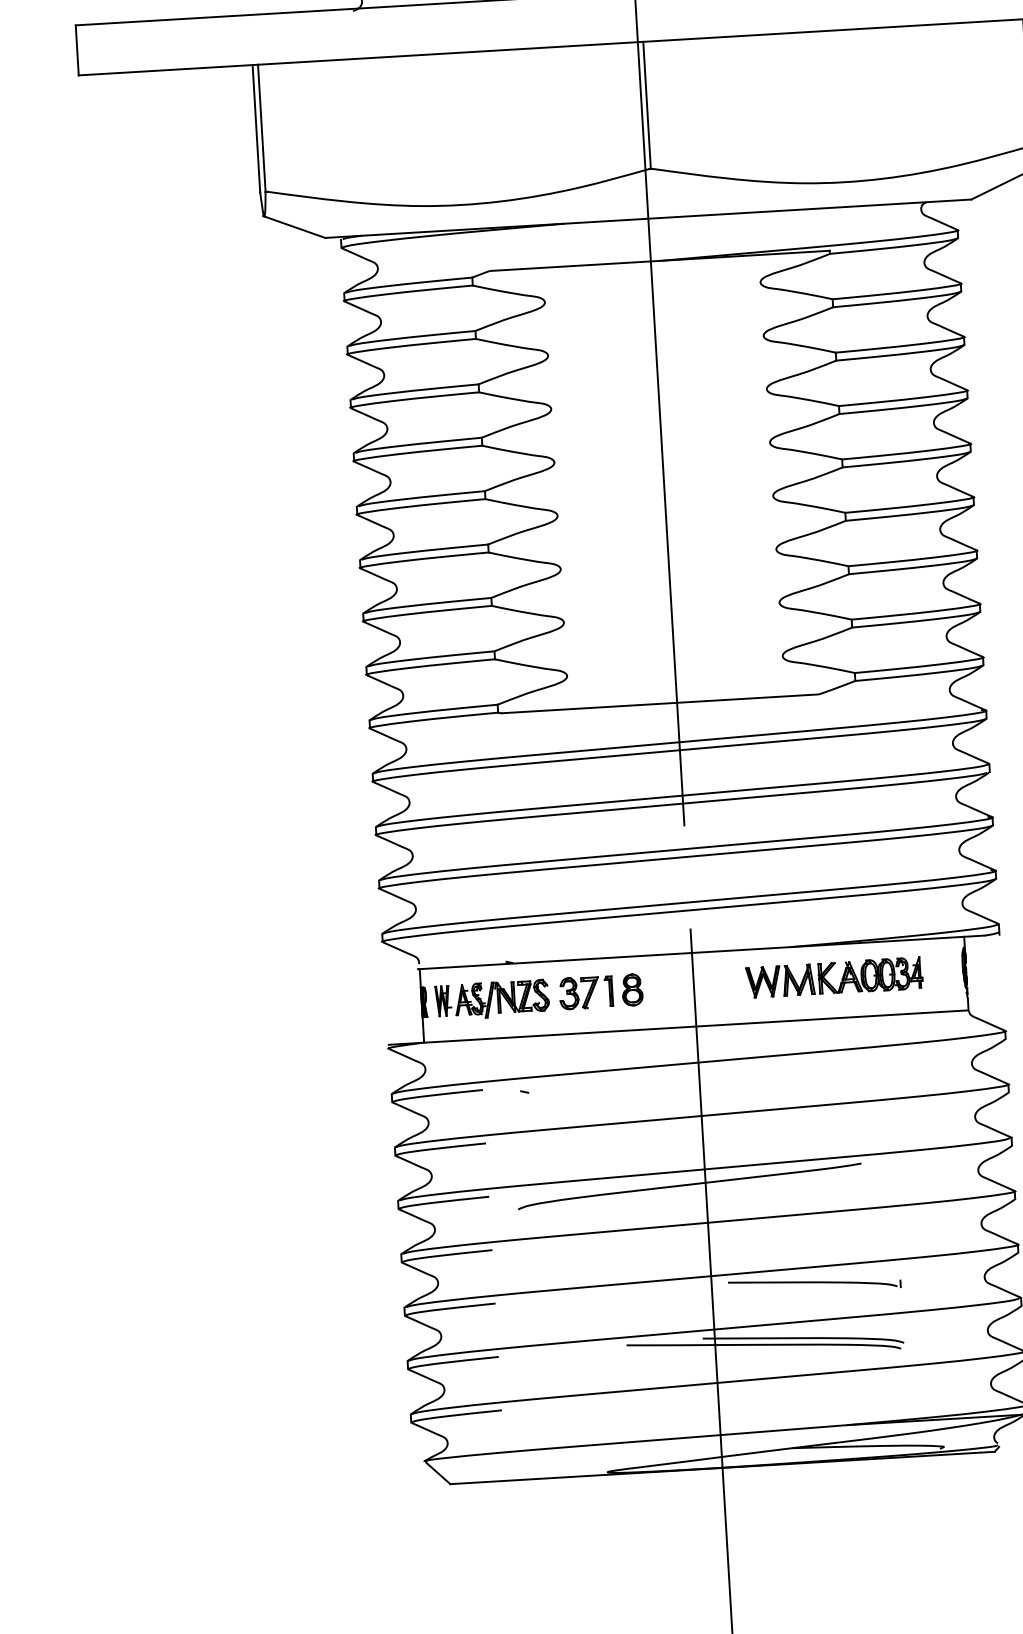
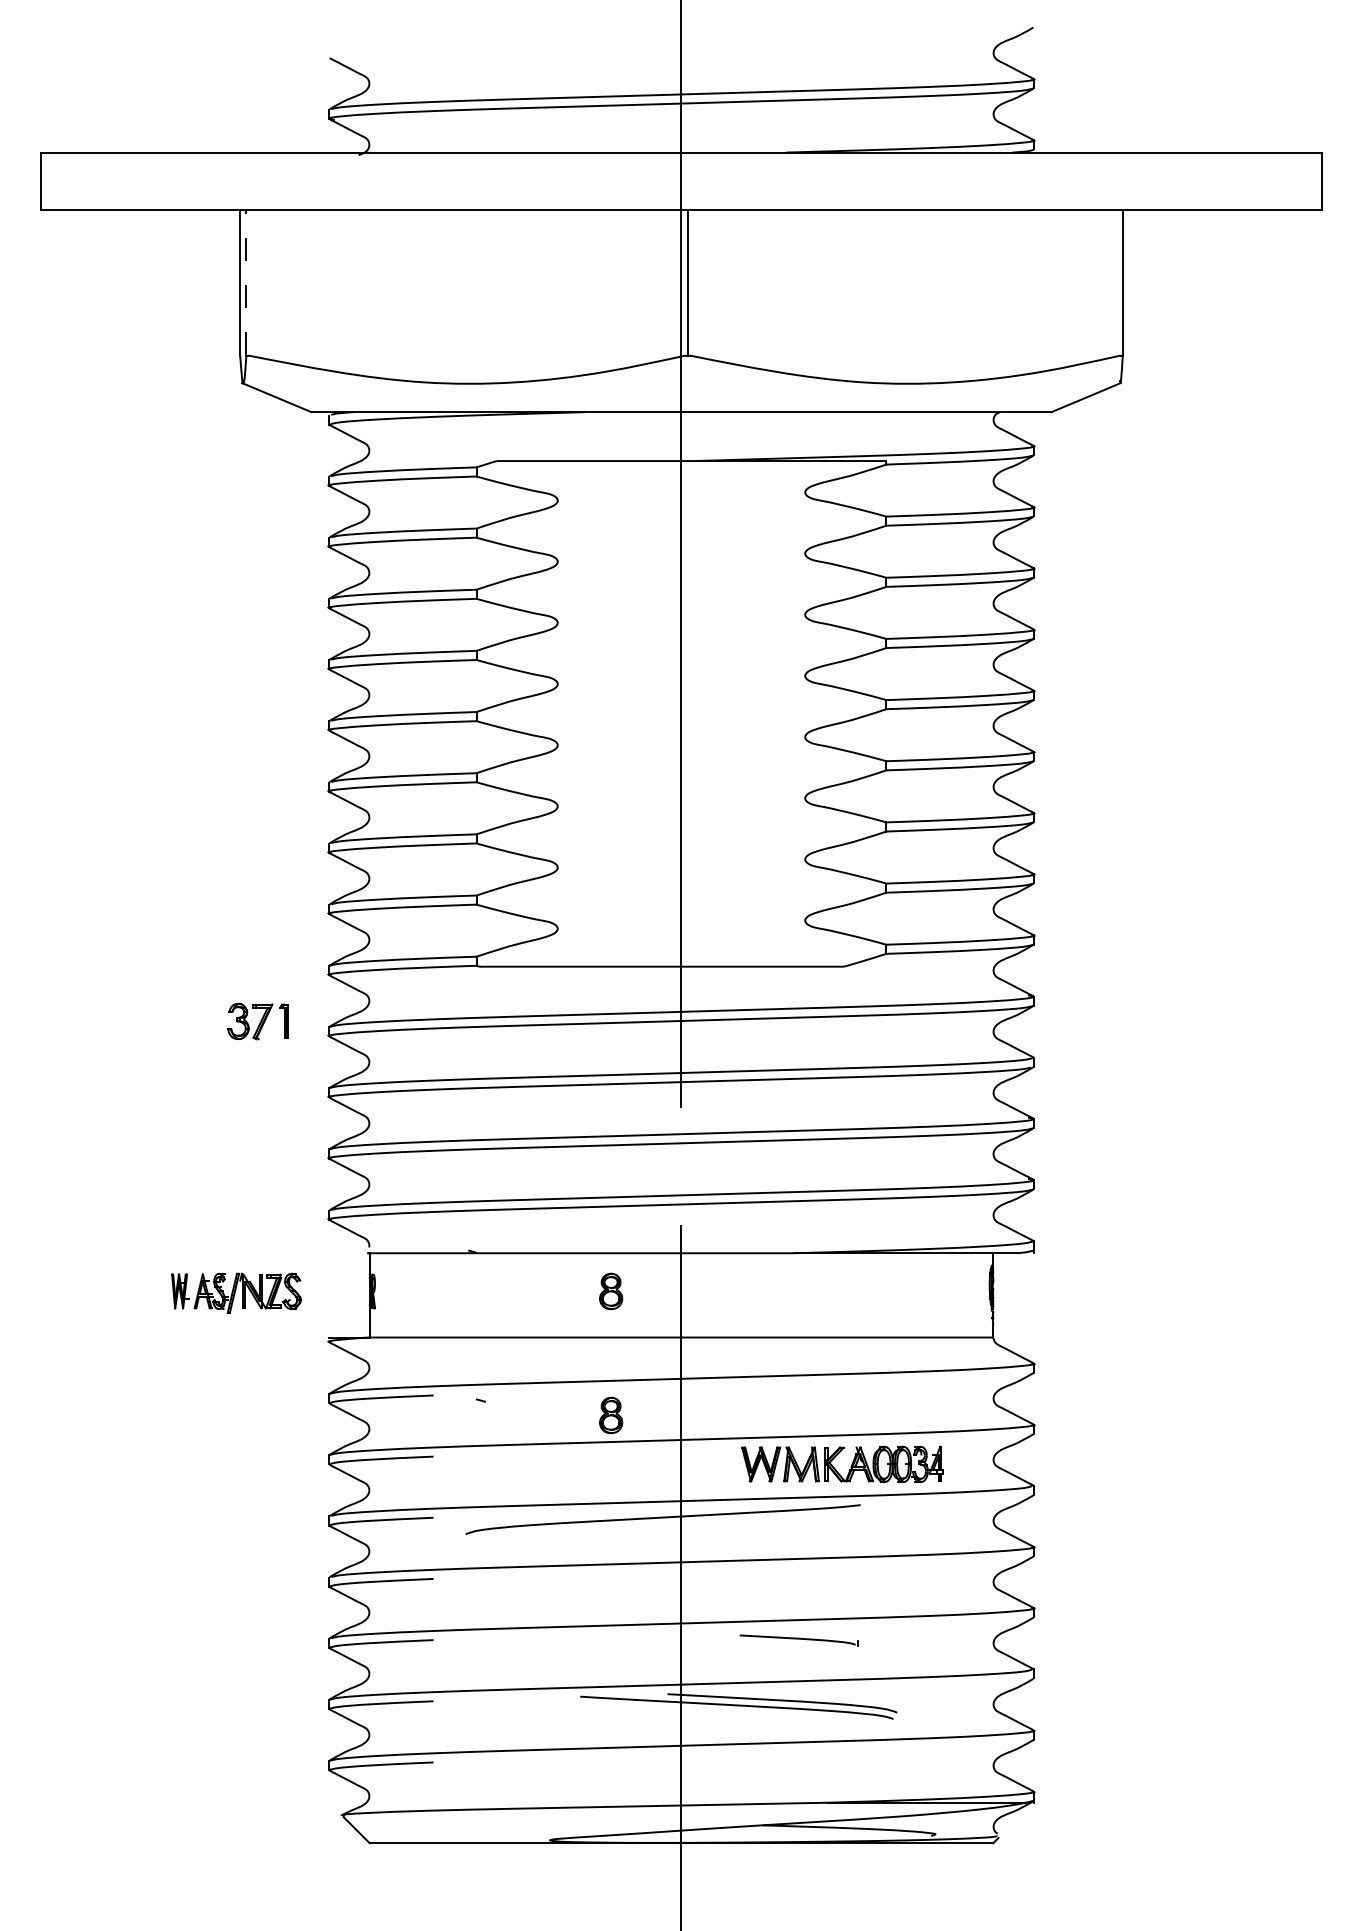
line: (261, 128) -> (246, 282), solid -> dashed
part: (829, 982) -> (836, 1469), moved
part: (585, 992) -> (257, 1021), moved
part: (492, 999) -> (236, 1292), moved
part: (639, 1098) -> (611, 1415), added
part: (814, 1284) -> (798, 1640), size x0.6

